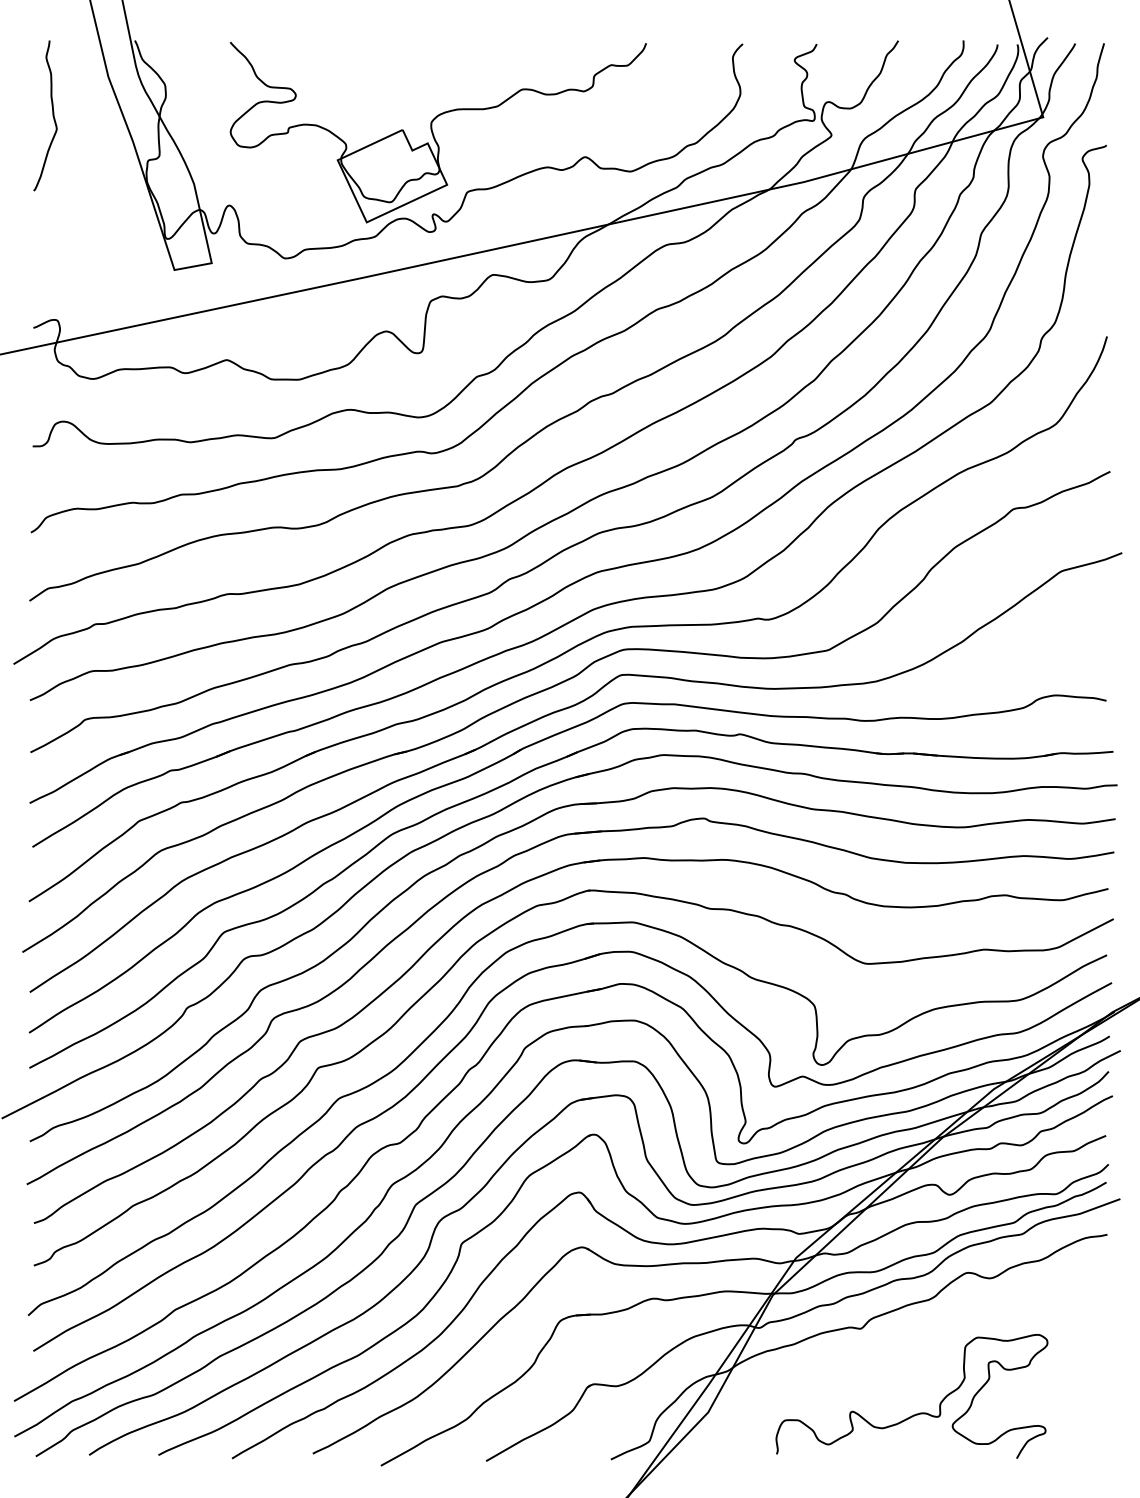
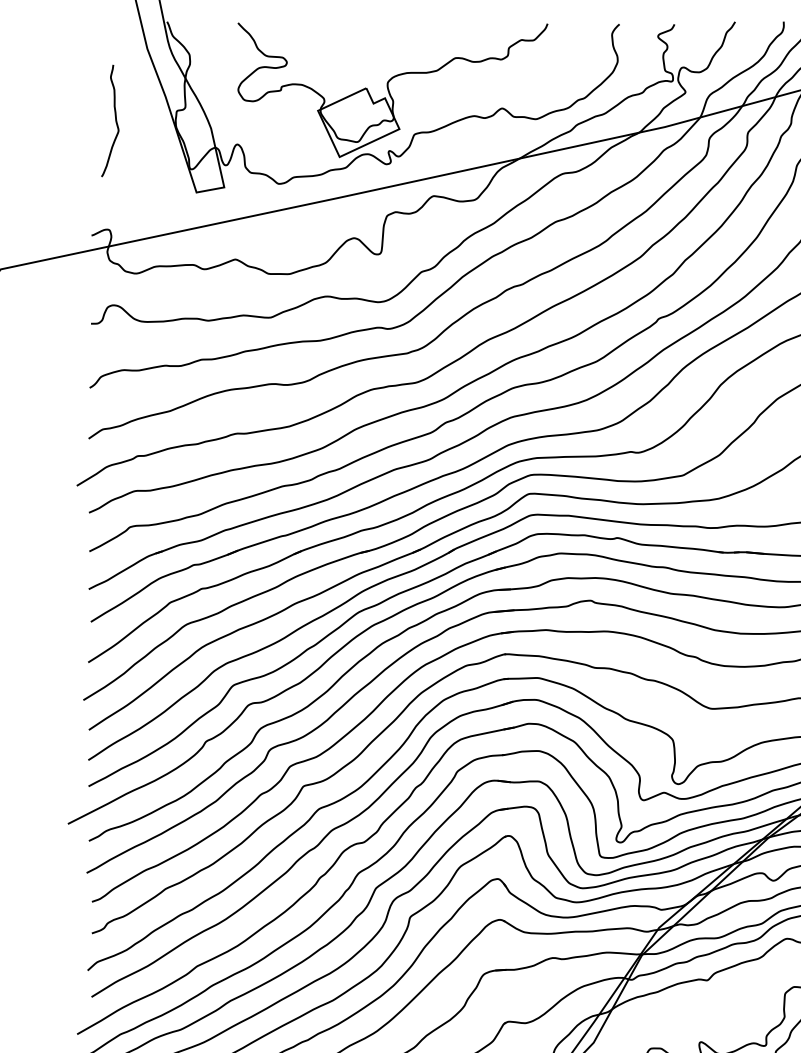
curve: (52, 115) -> (115, 120), moved

